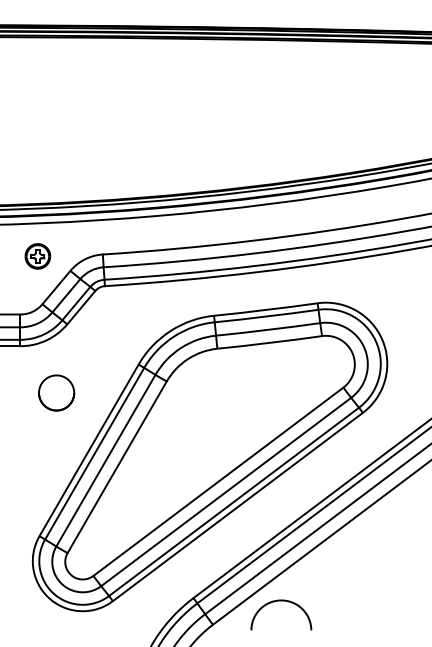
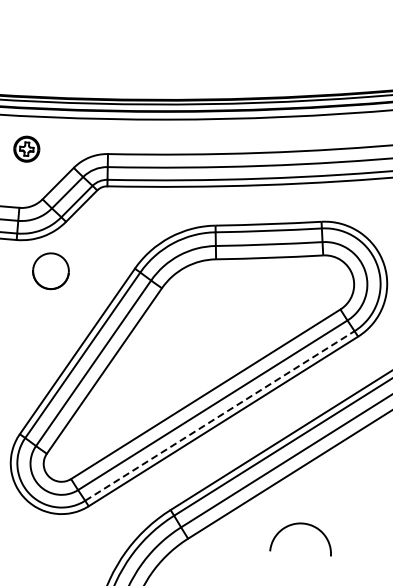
part: (37, 256) -> (26, 149), moved
part: (56, 392) -> (50, 270), moved
line: (234, 501) -> (220, 415), solid -> dashed
curve: (281, 601) -> (303, 524), moved

